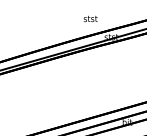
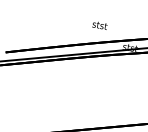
text: (90, 18) -> (99, 25), moved

